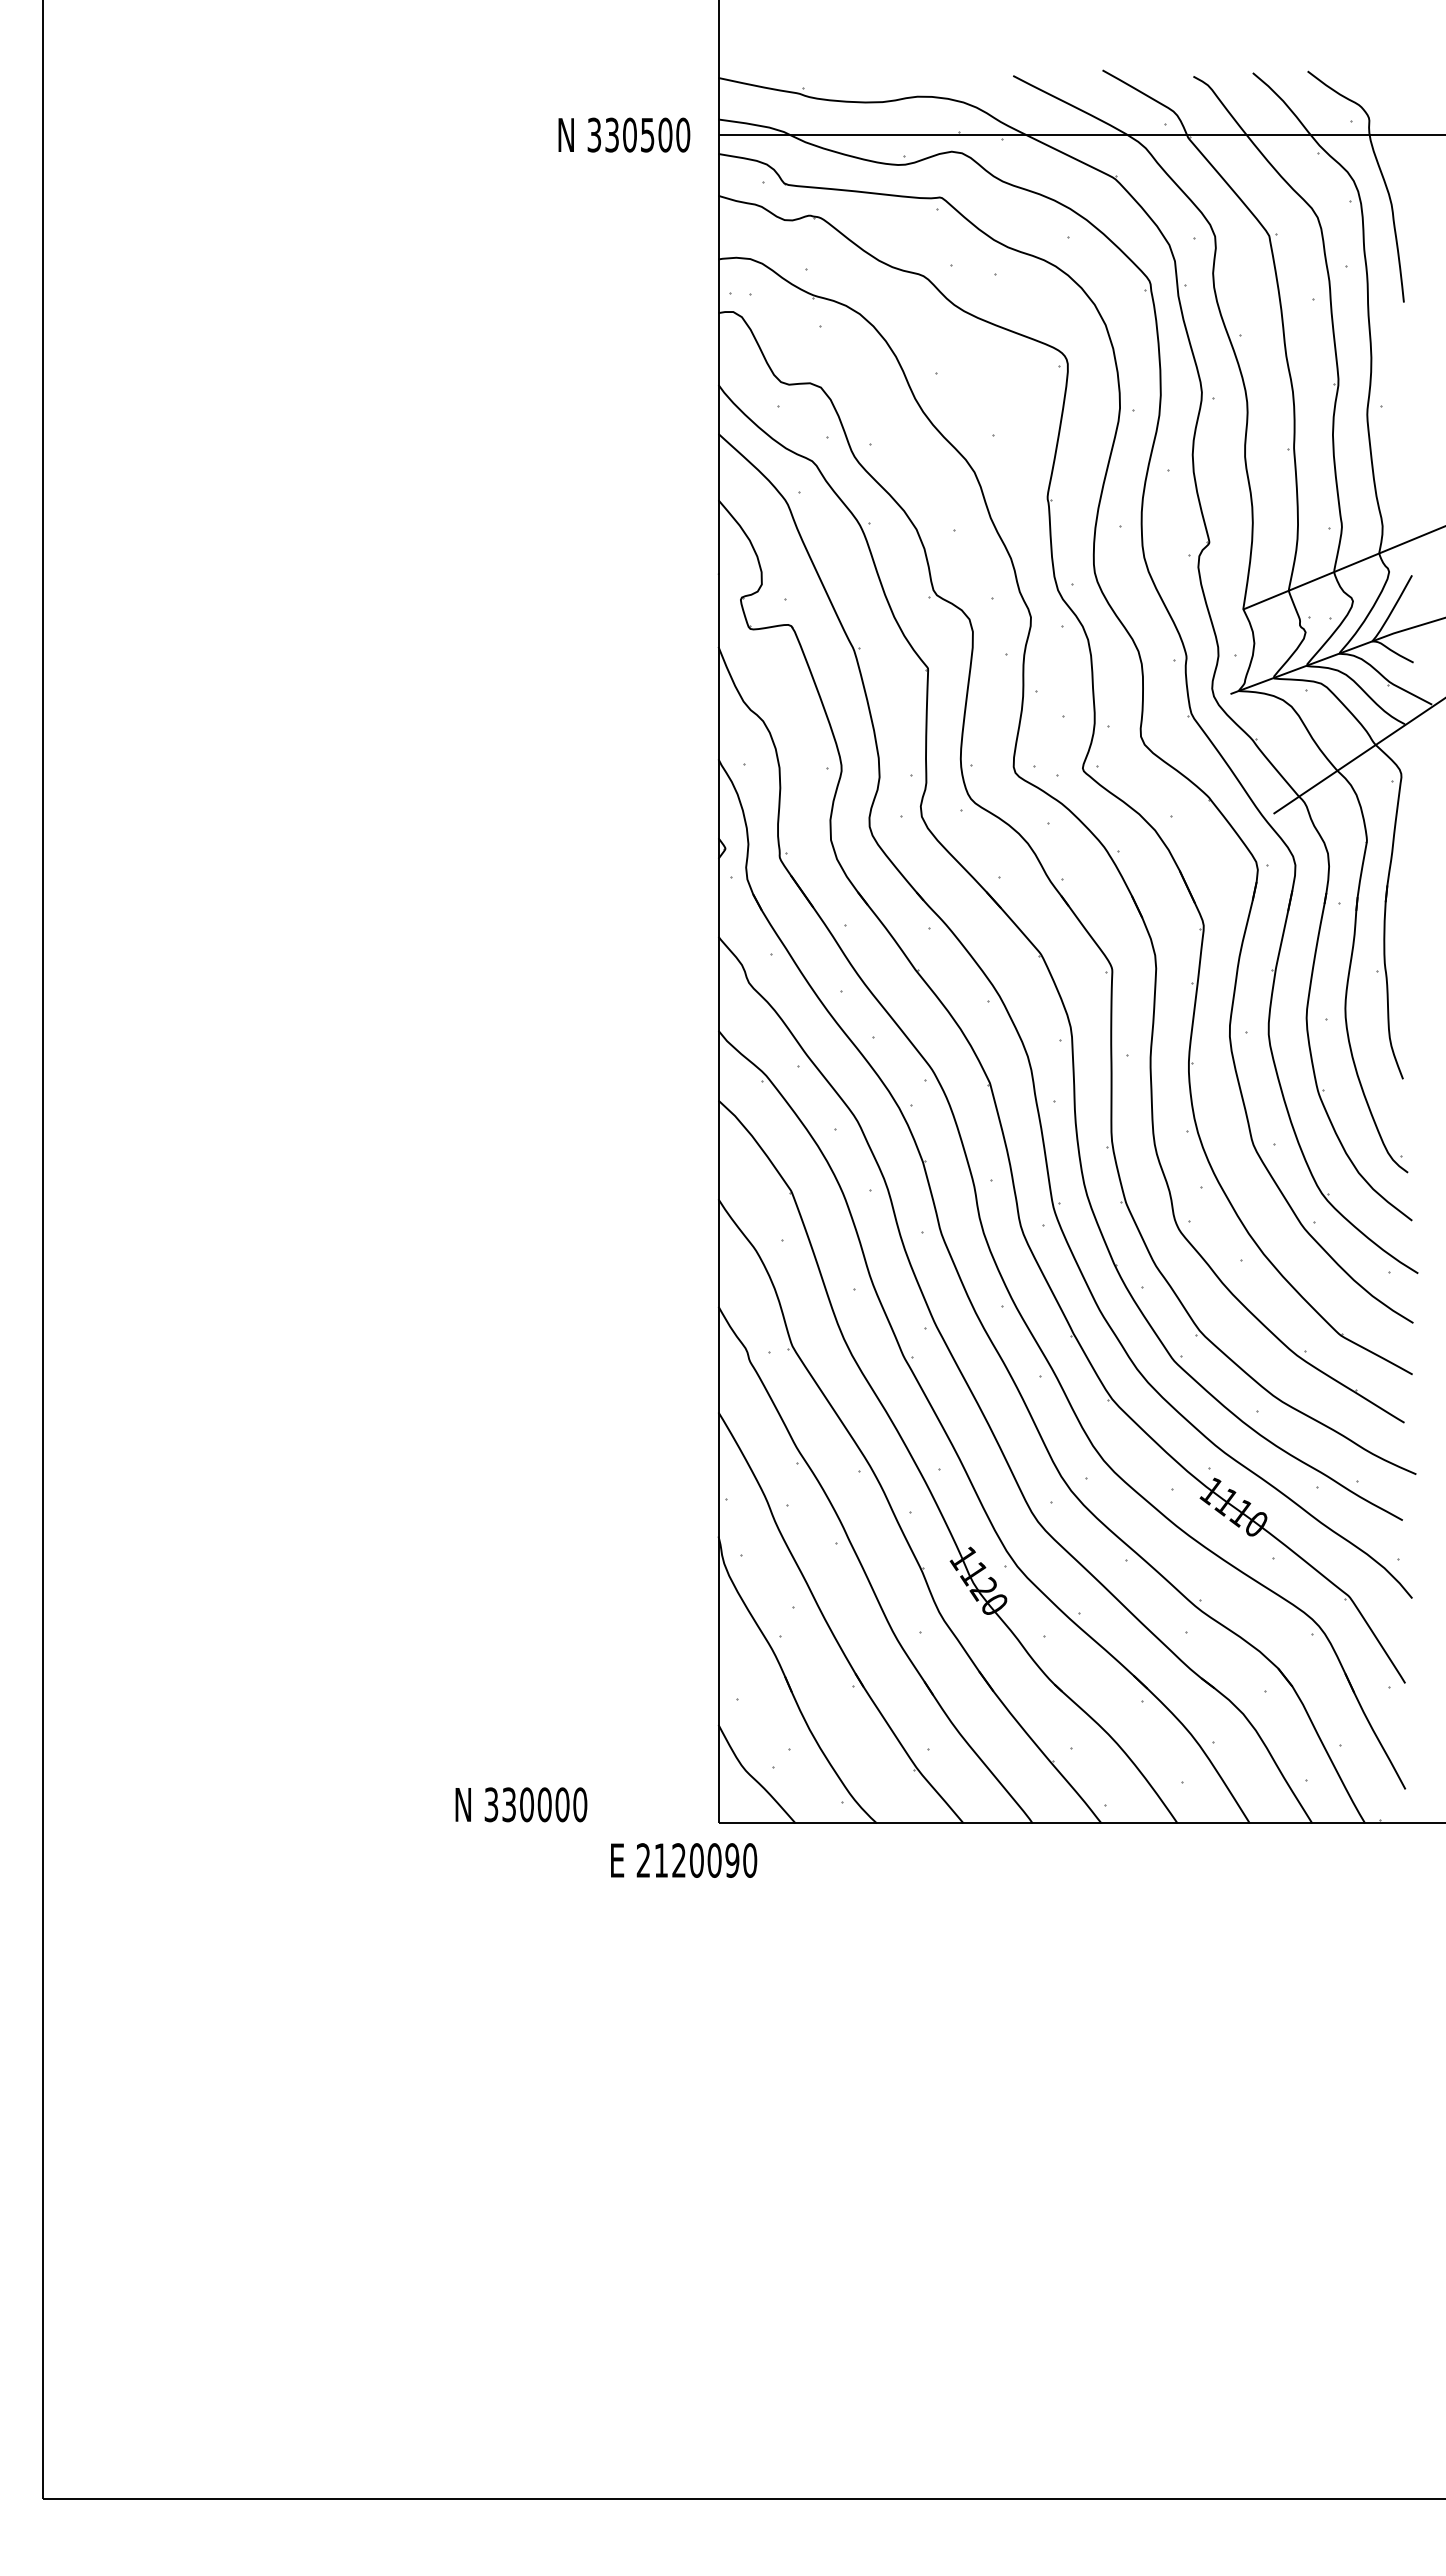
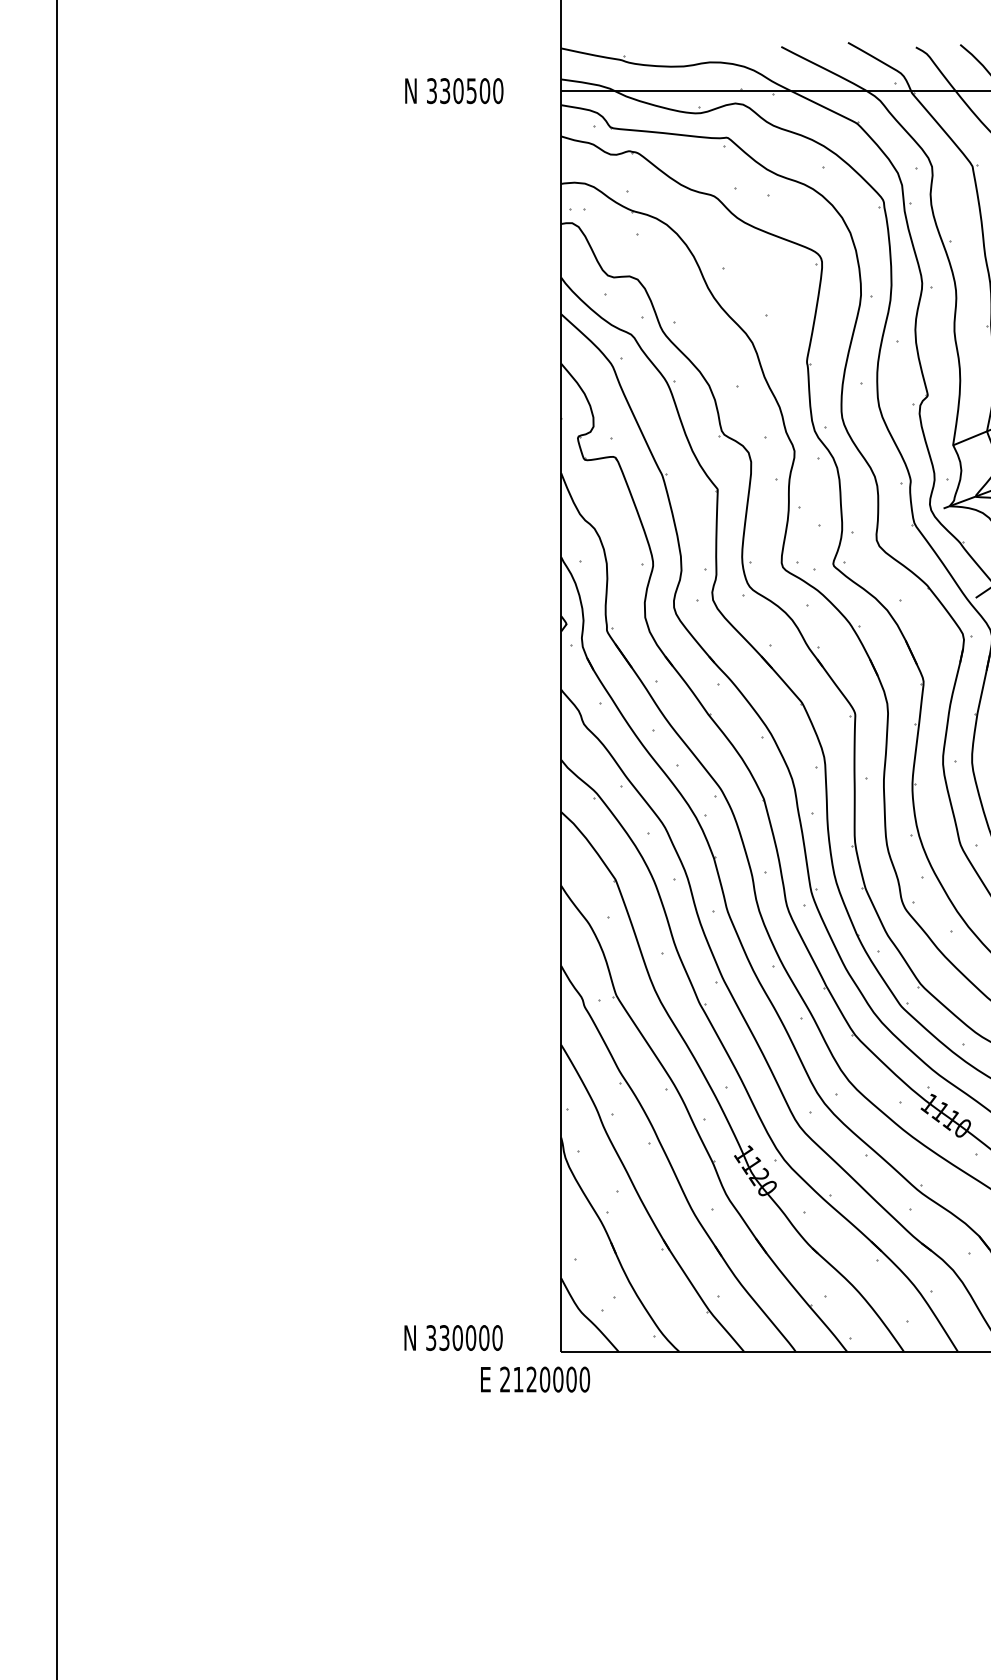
text: (624, 134) -> (454, 90), moved
text: (521, 1804) -> (453, 1337), moved
text: (732, 1860) -> (571, 1379), 2120090 -> 2120000

